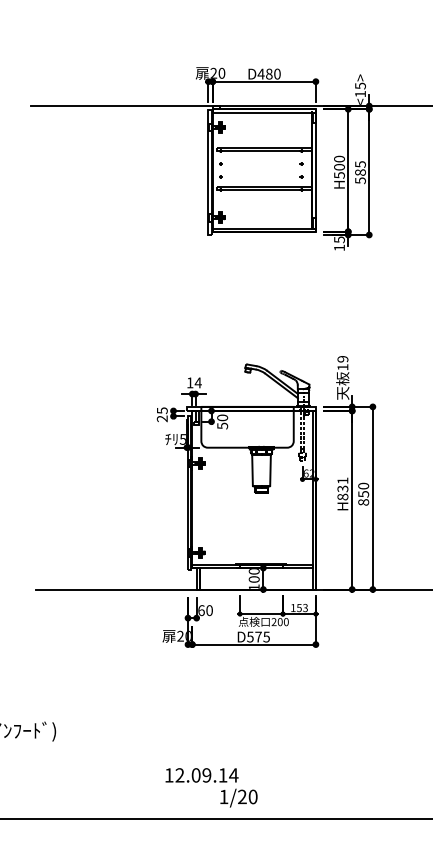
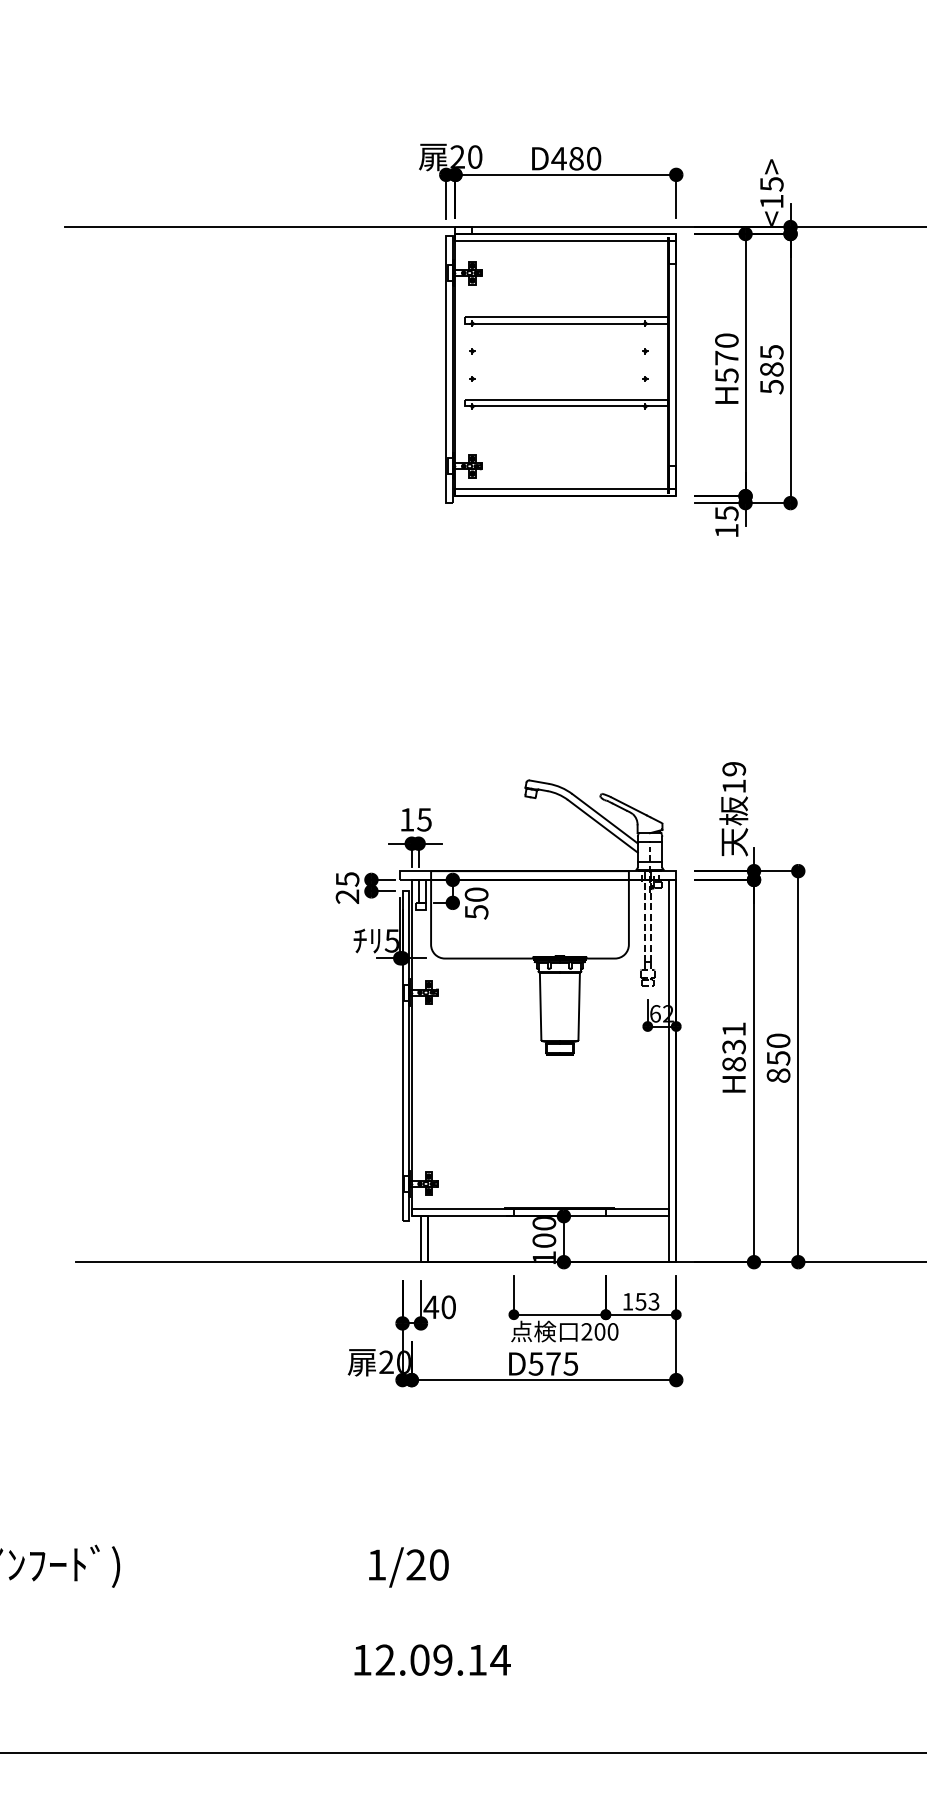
text: (339, 166) -> (726, 356), H500 -> H570
text: (197, 382) -> (422, 818), 14 -> 15
text: (201, 610) -> (431, 1307), 60 -> 40
text: (238, 797) -> (407, 1566), moved

